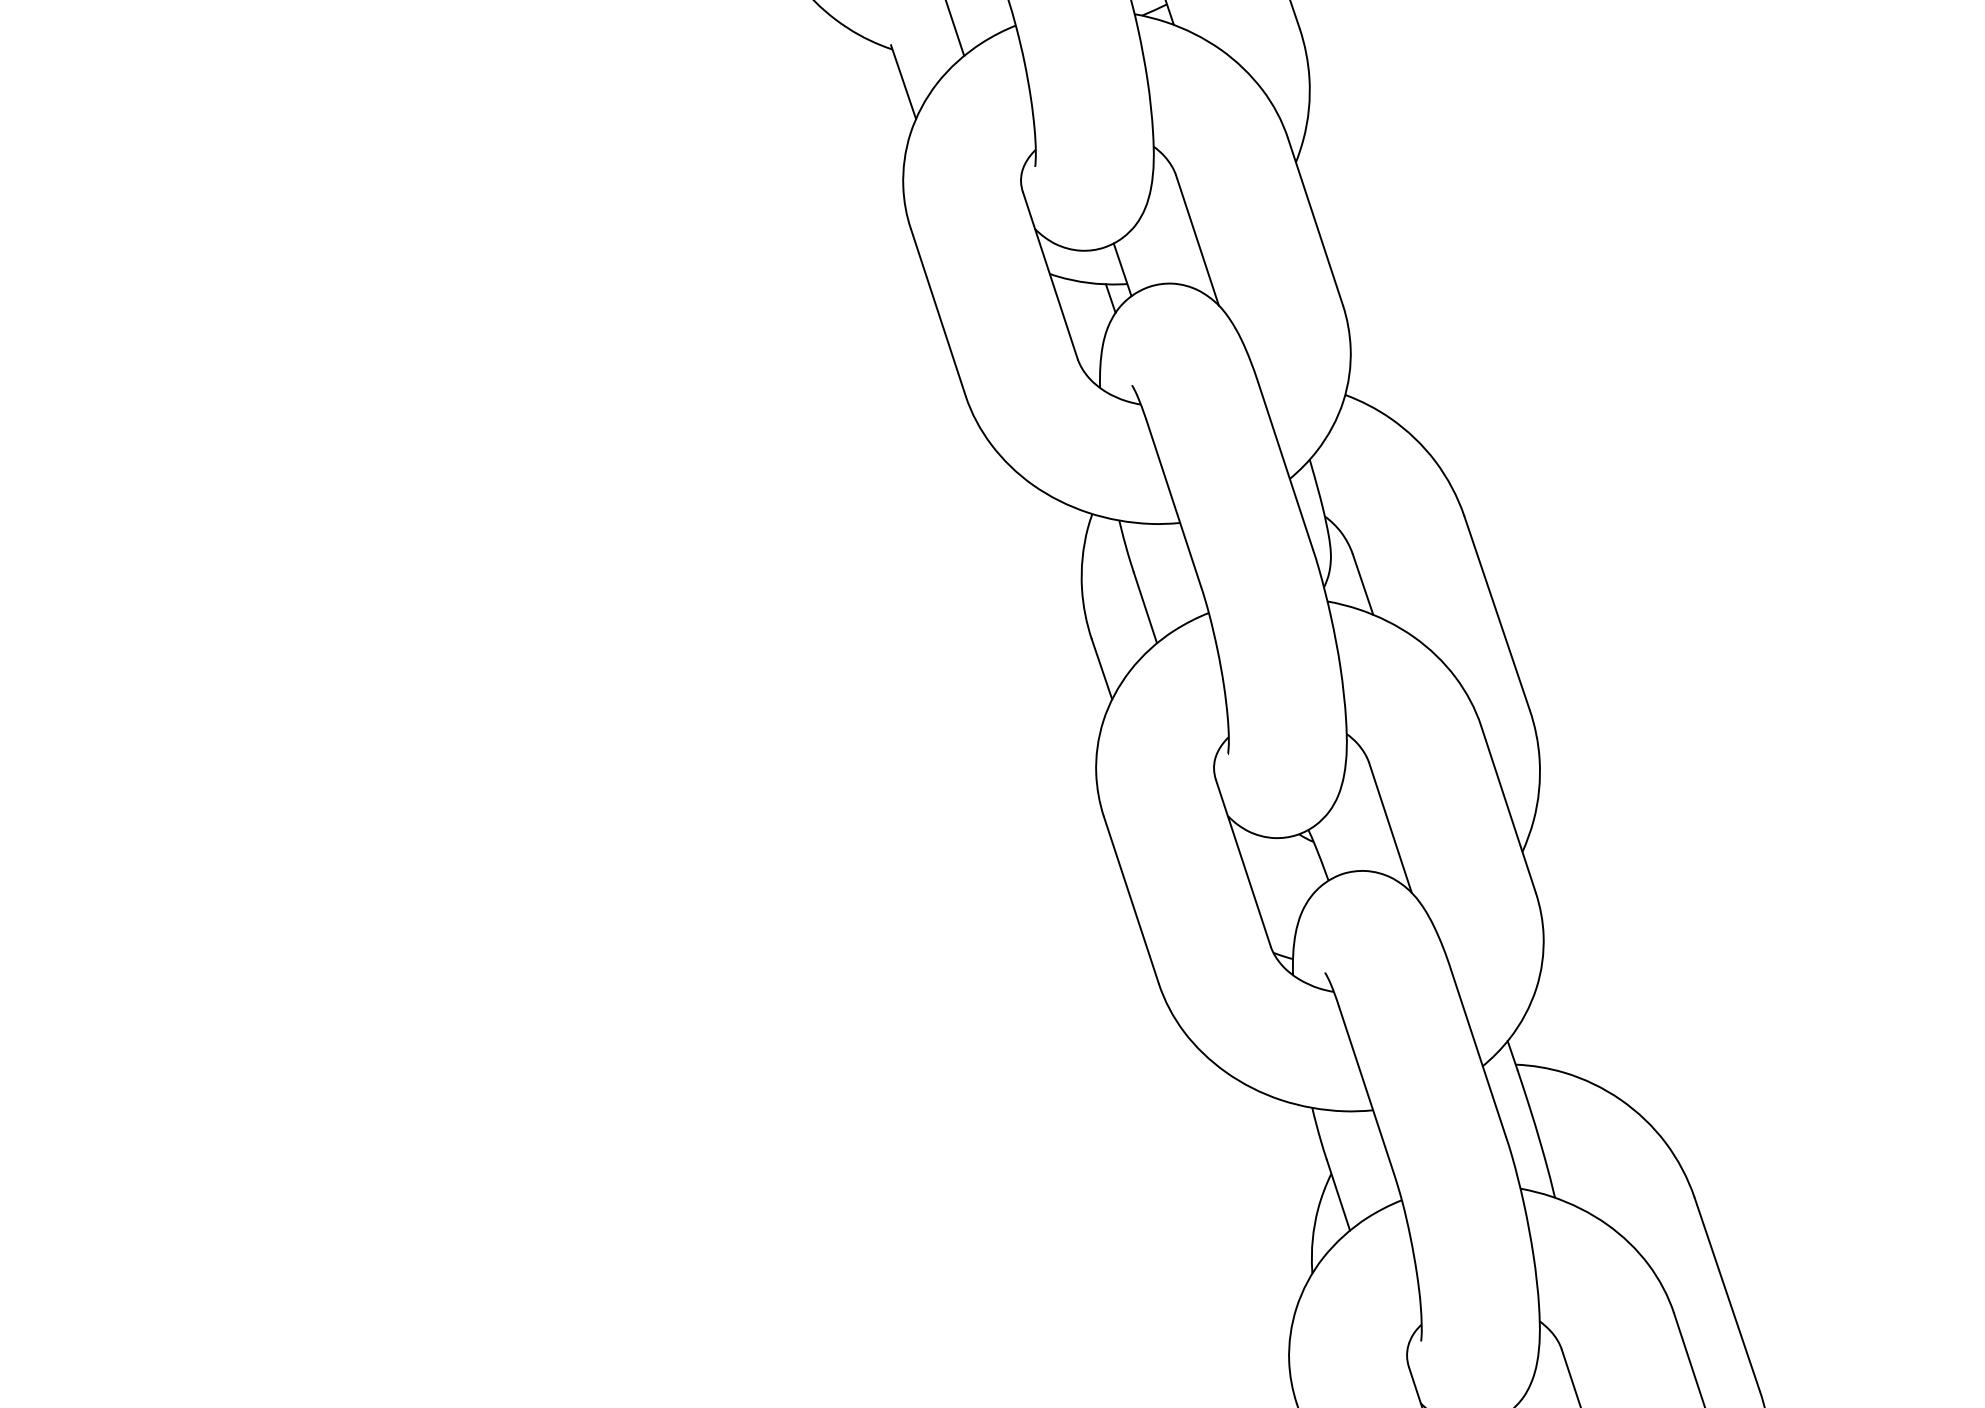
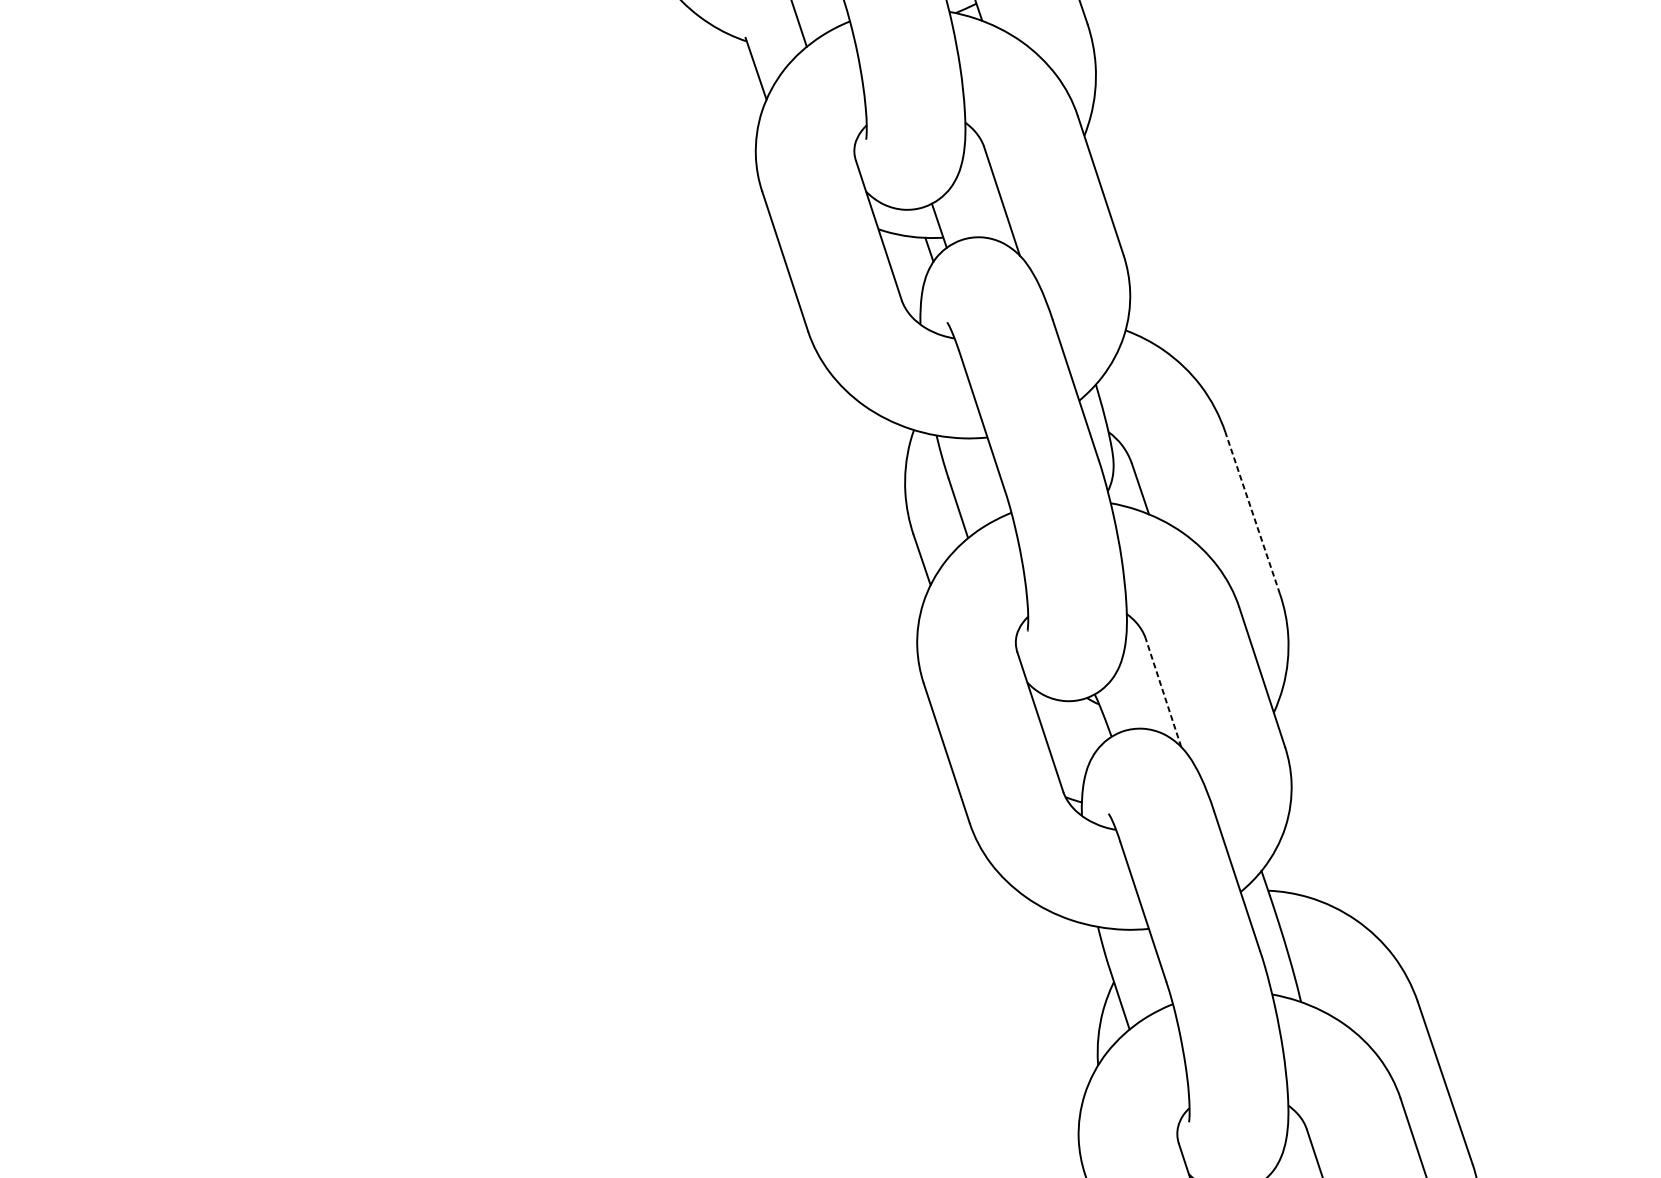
line: (1496, 612) -> (1252, 512), solid -> dashed
line: (1390, 827) -> (1163, 692), solid -> dashed

